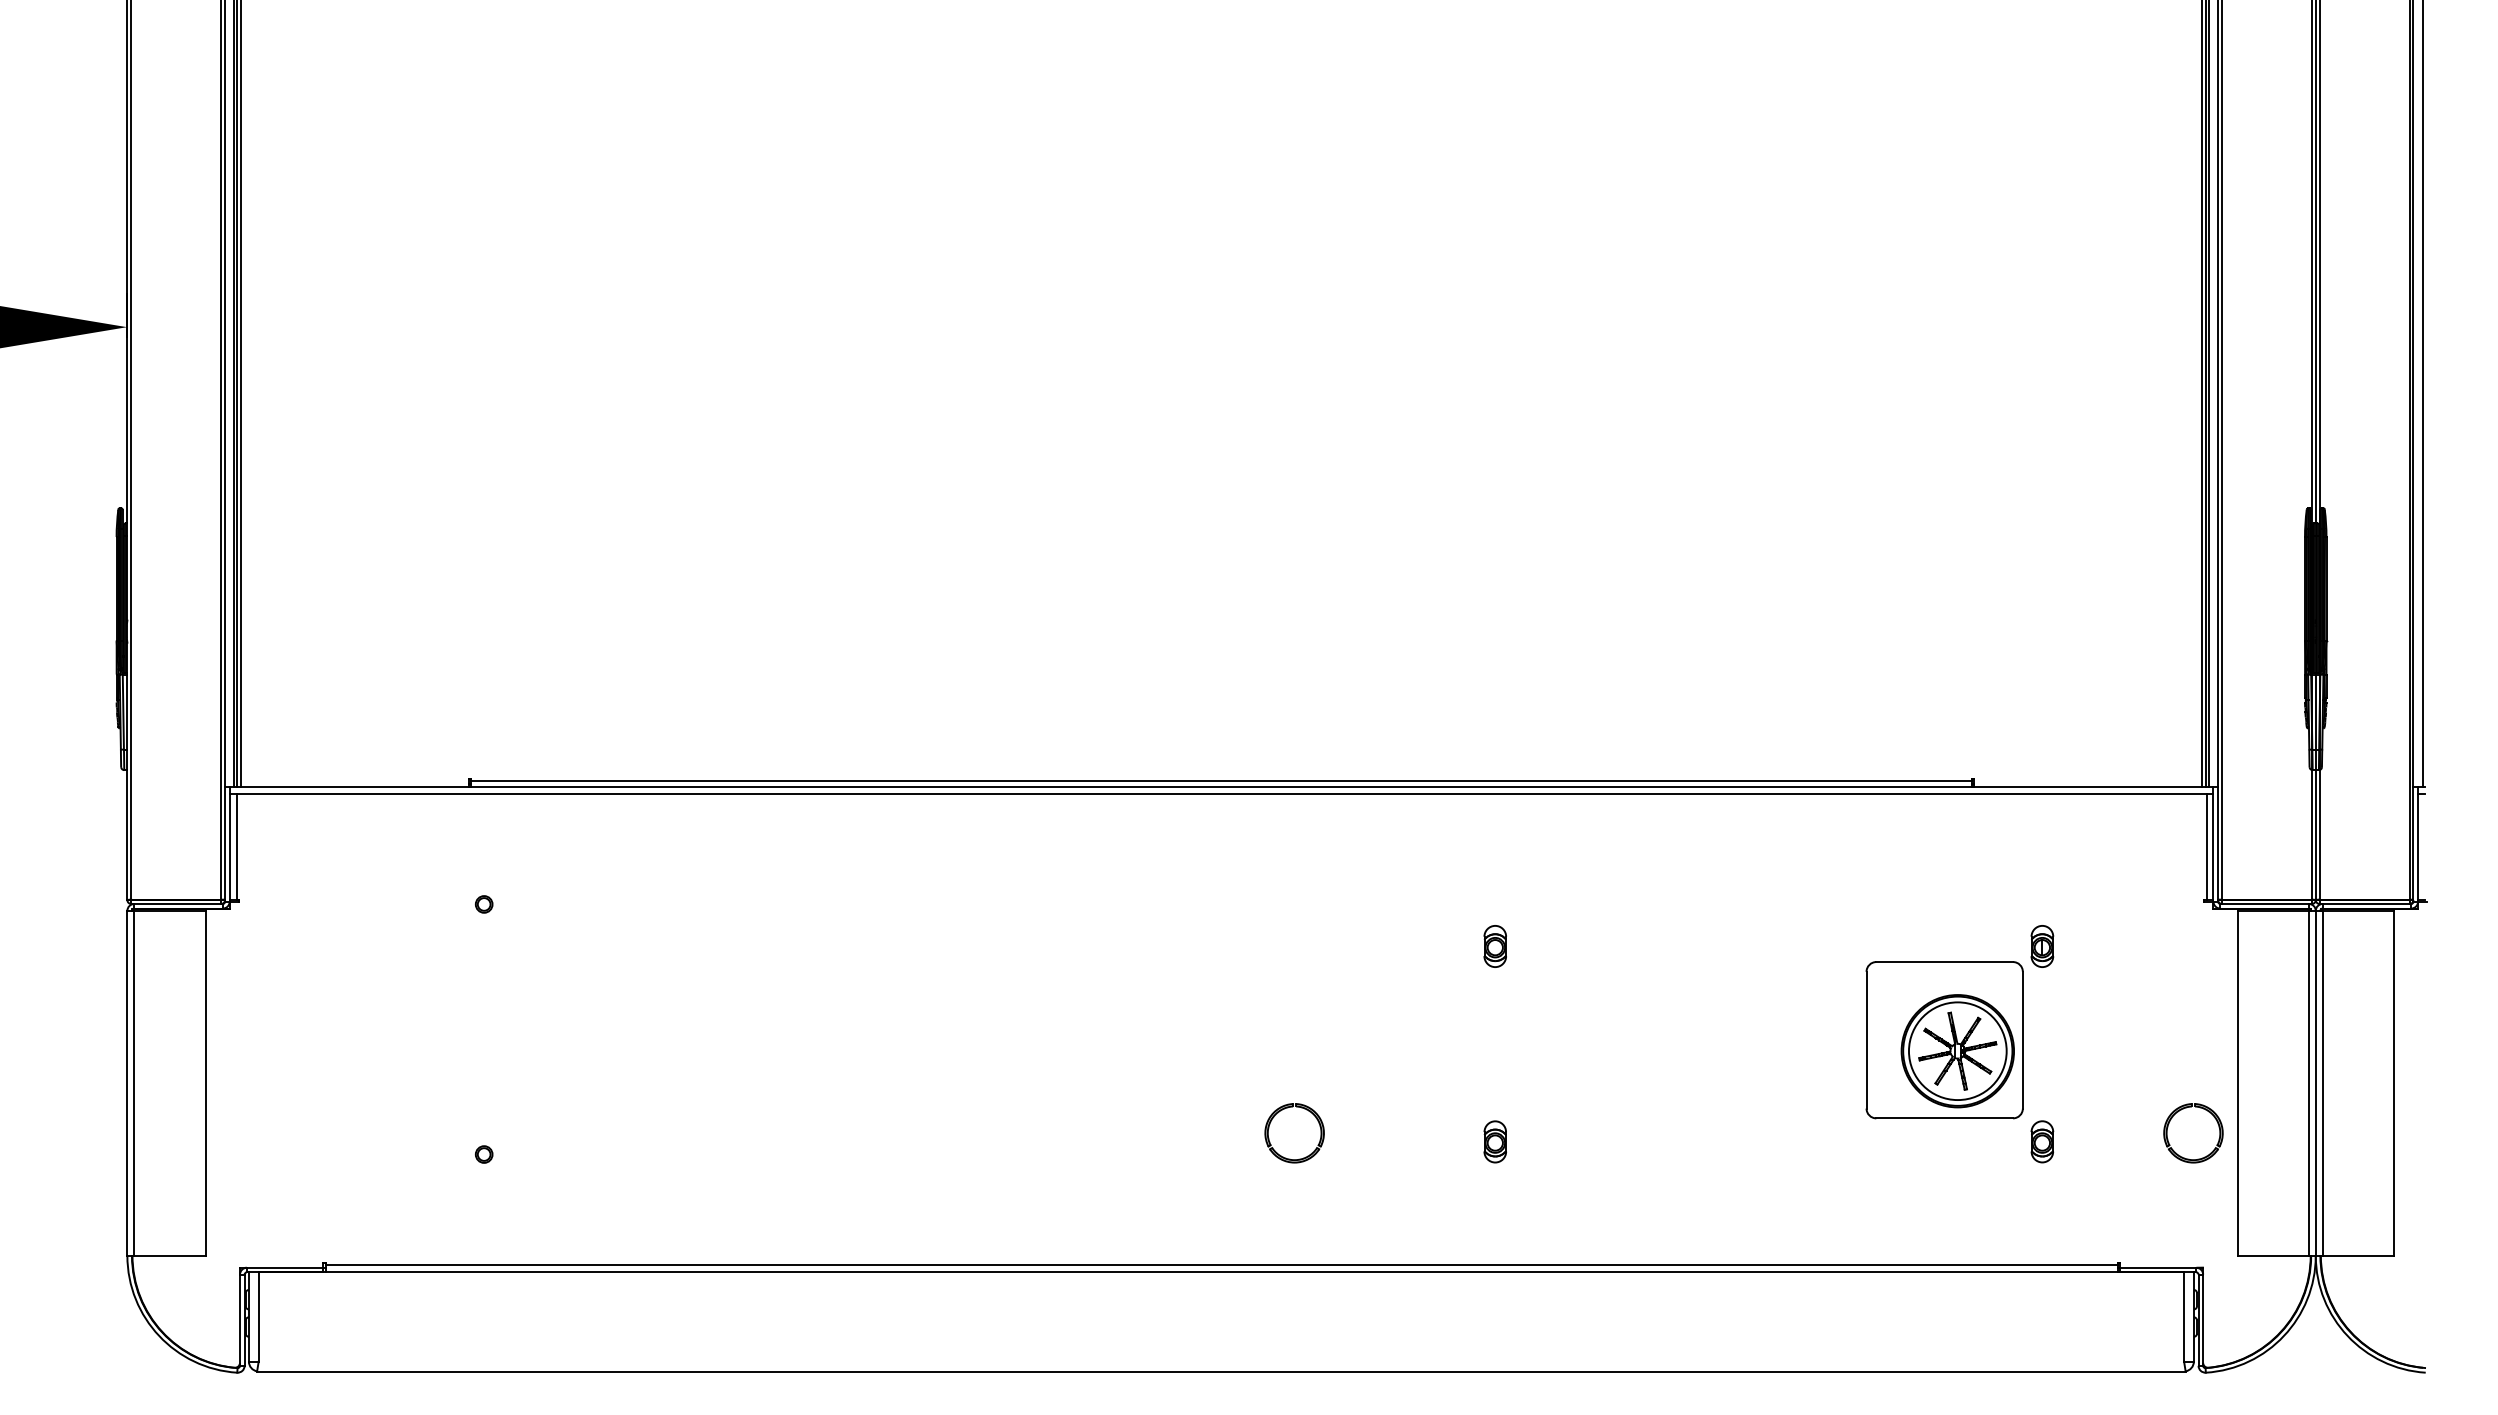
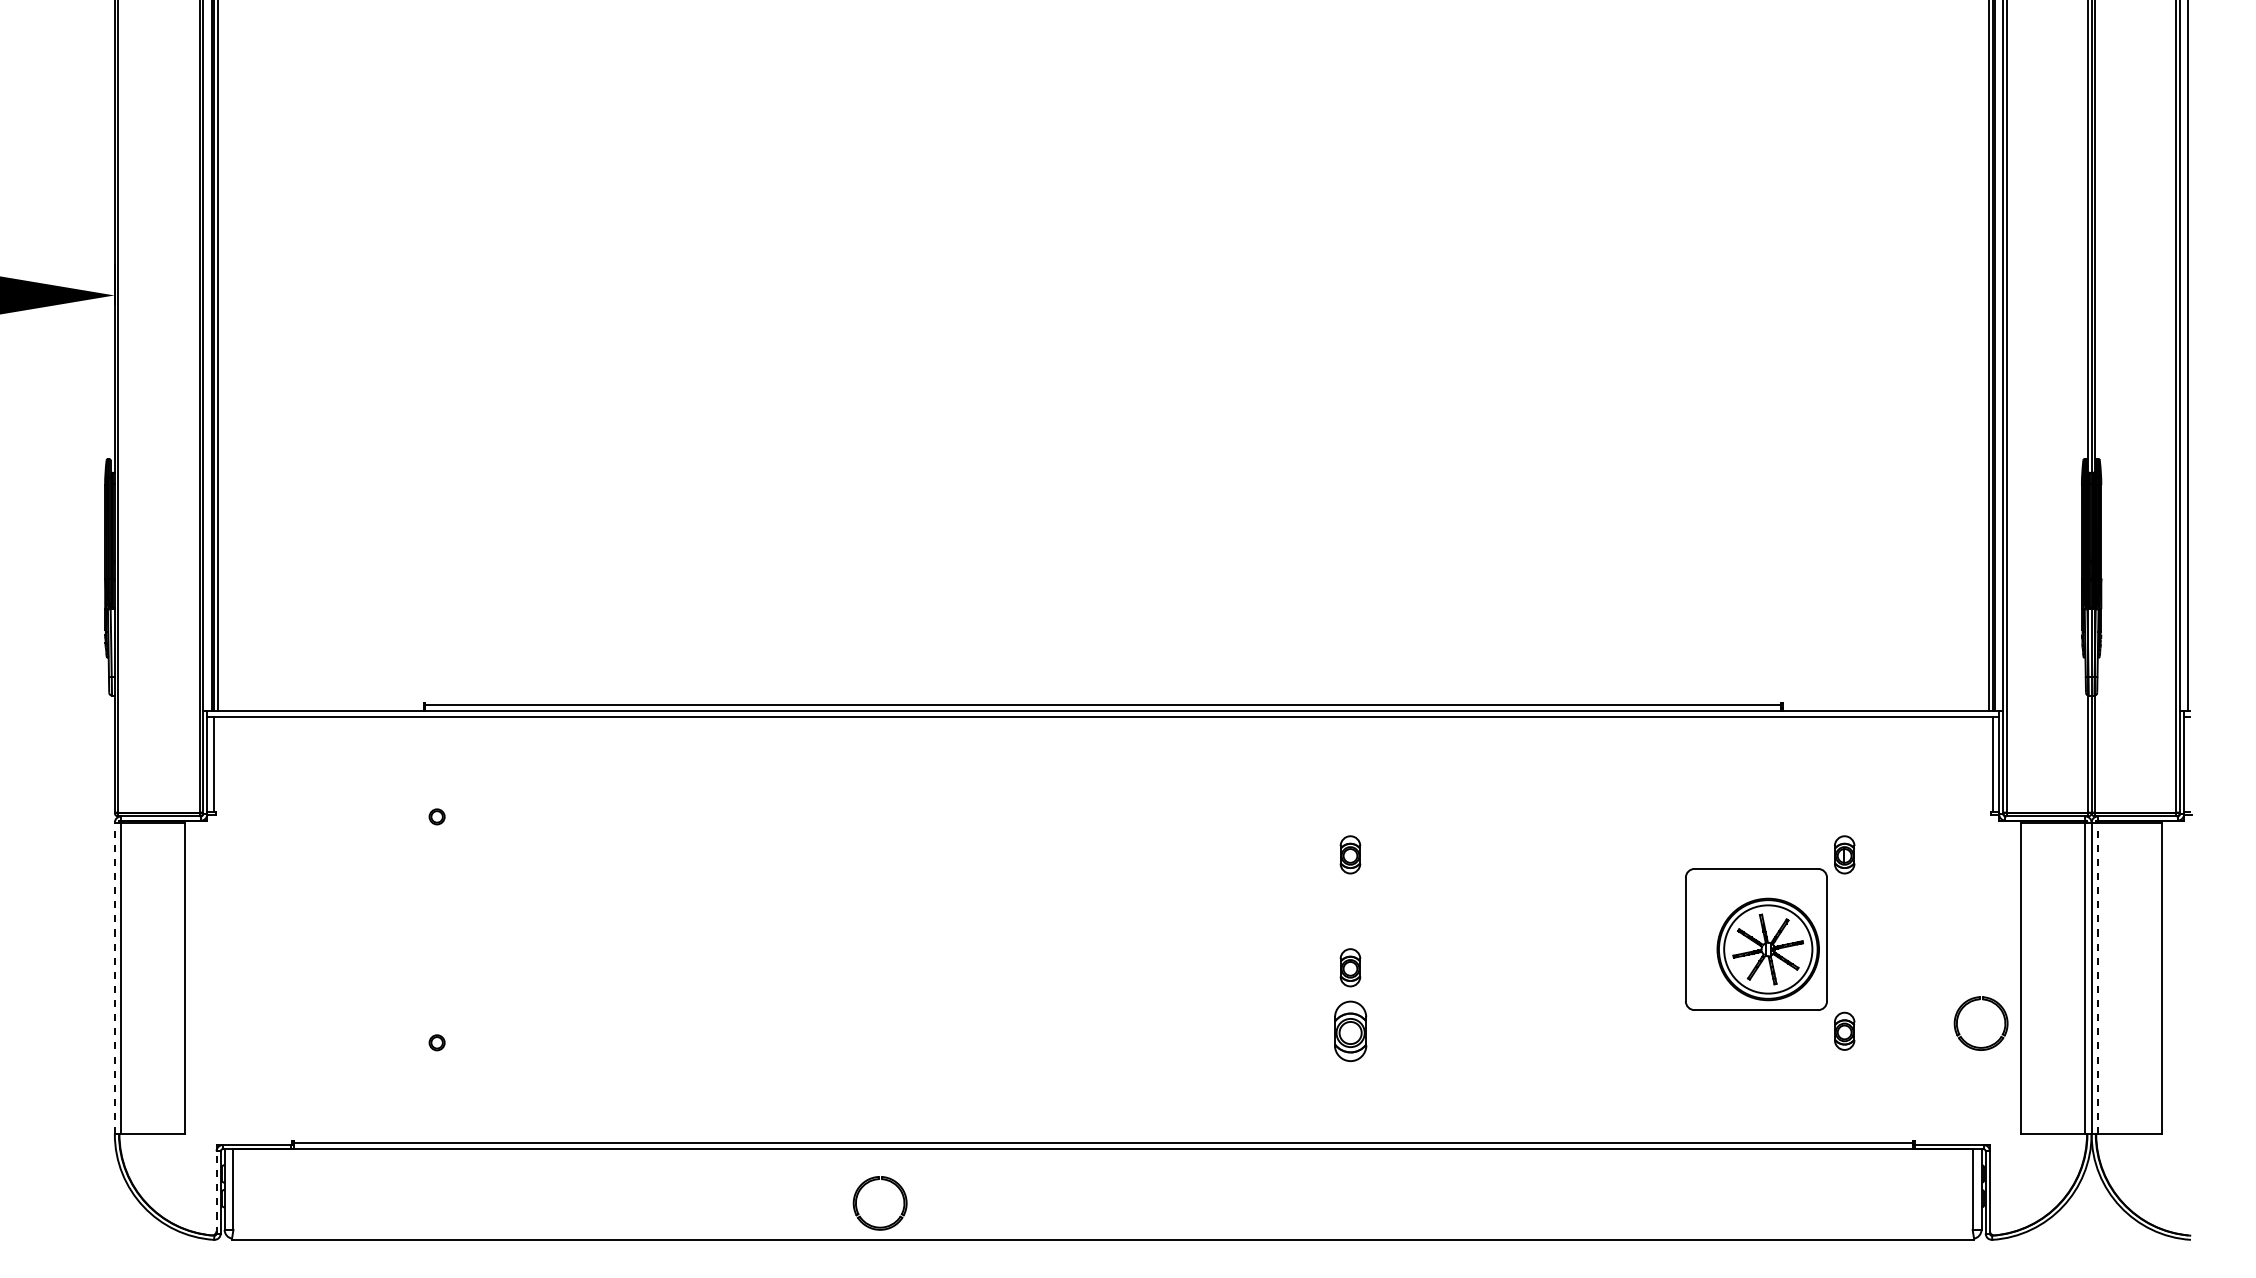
part: (1494, 1071) -> (1349, 967), added
line: (127, 1082) -> (114, 977), solid -> dashed
line: (2322, 1082) -> (2097, 977), solid -> dashed
part: (1494, 1141) -> (1349, 1031), size x1.6
part: (1273, 1147) -> (861, 1216), moved
line: (240, 1320) -> (217, 1192), solid -> dashed

